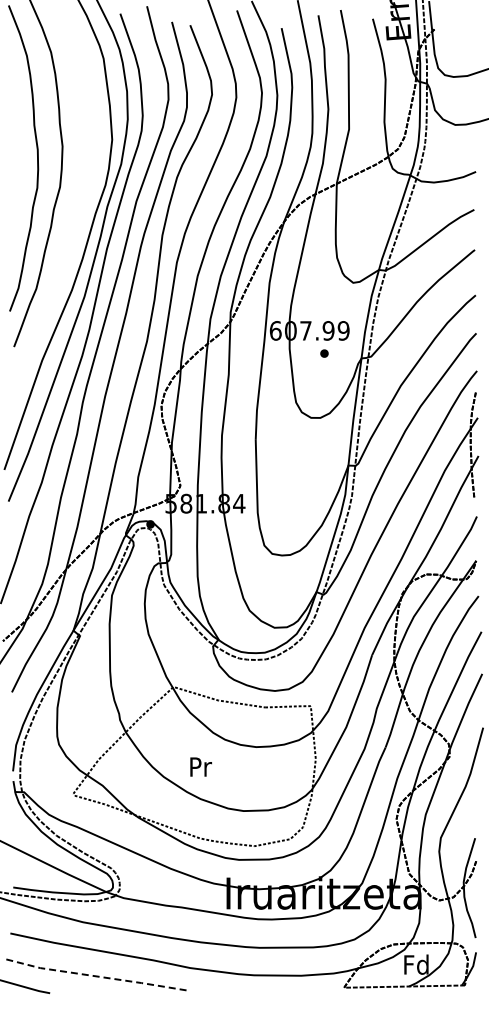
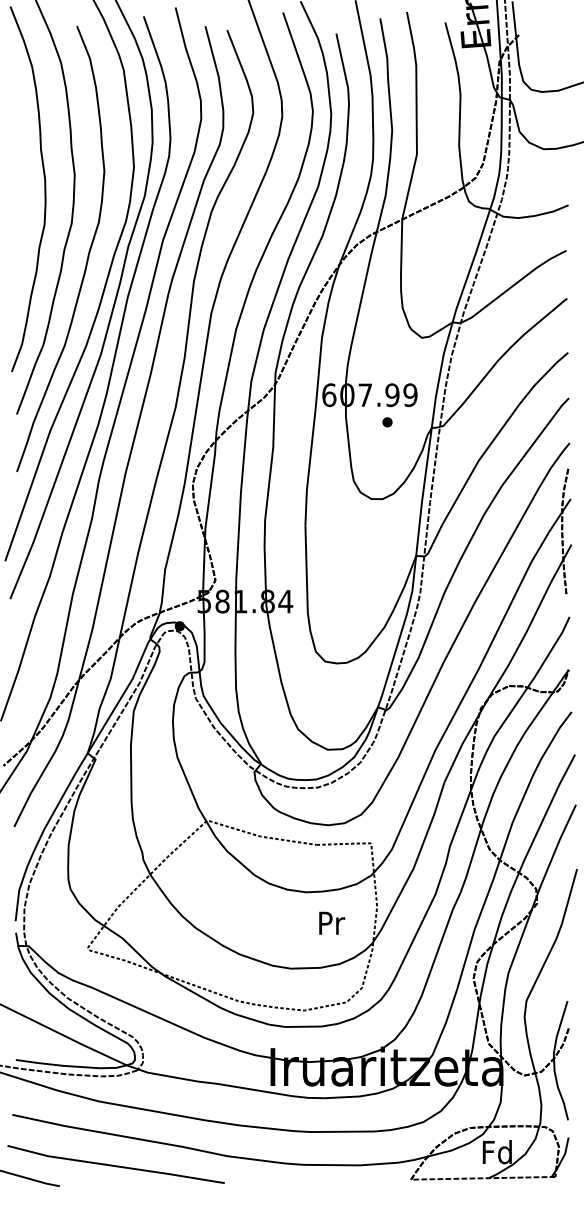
curve: (73, 211) -> (87, 252), added
text: (200, 766) -> (331, 922), moved
line: (97, 976) -> (116, 1166), dashed -> solid

